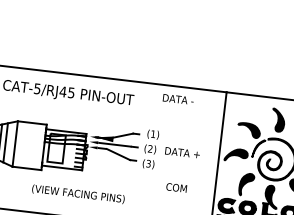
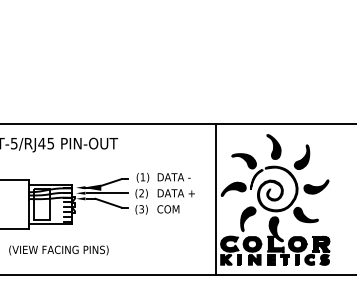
text: (177, 99) -> (173, 177), moved
text: (176, 188) -> (168, 209), moved
text: (78, 194) -> (58, 250), moved

